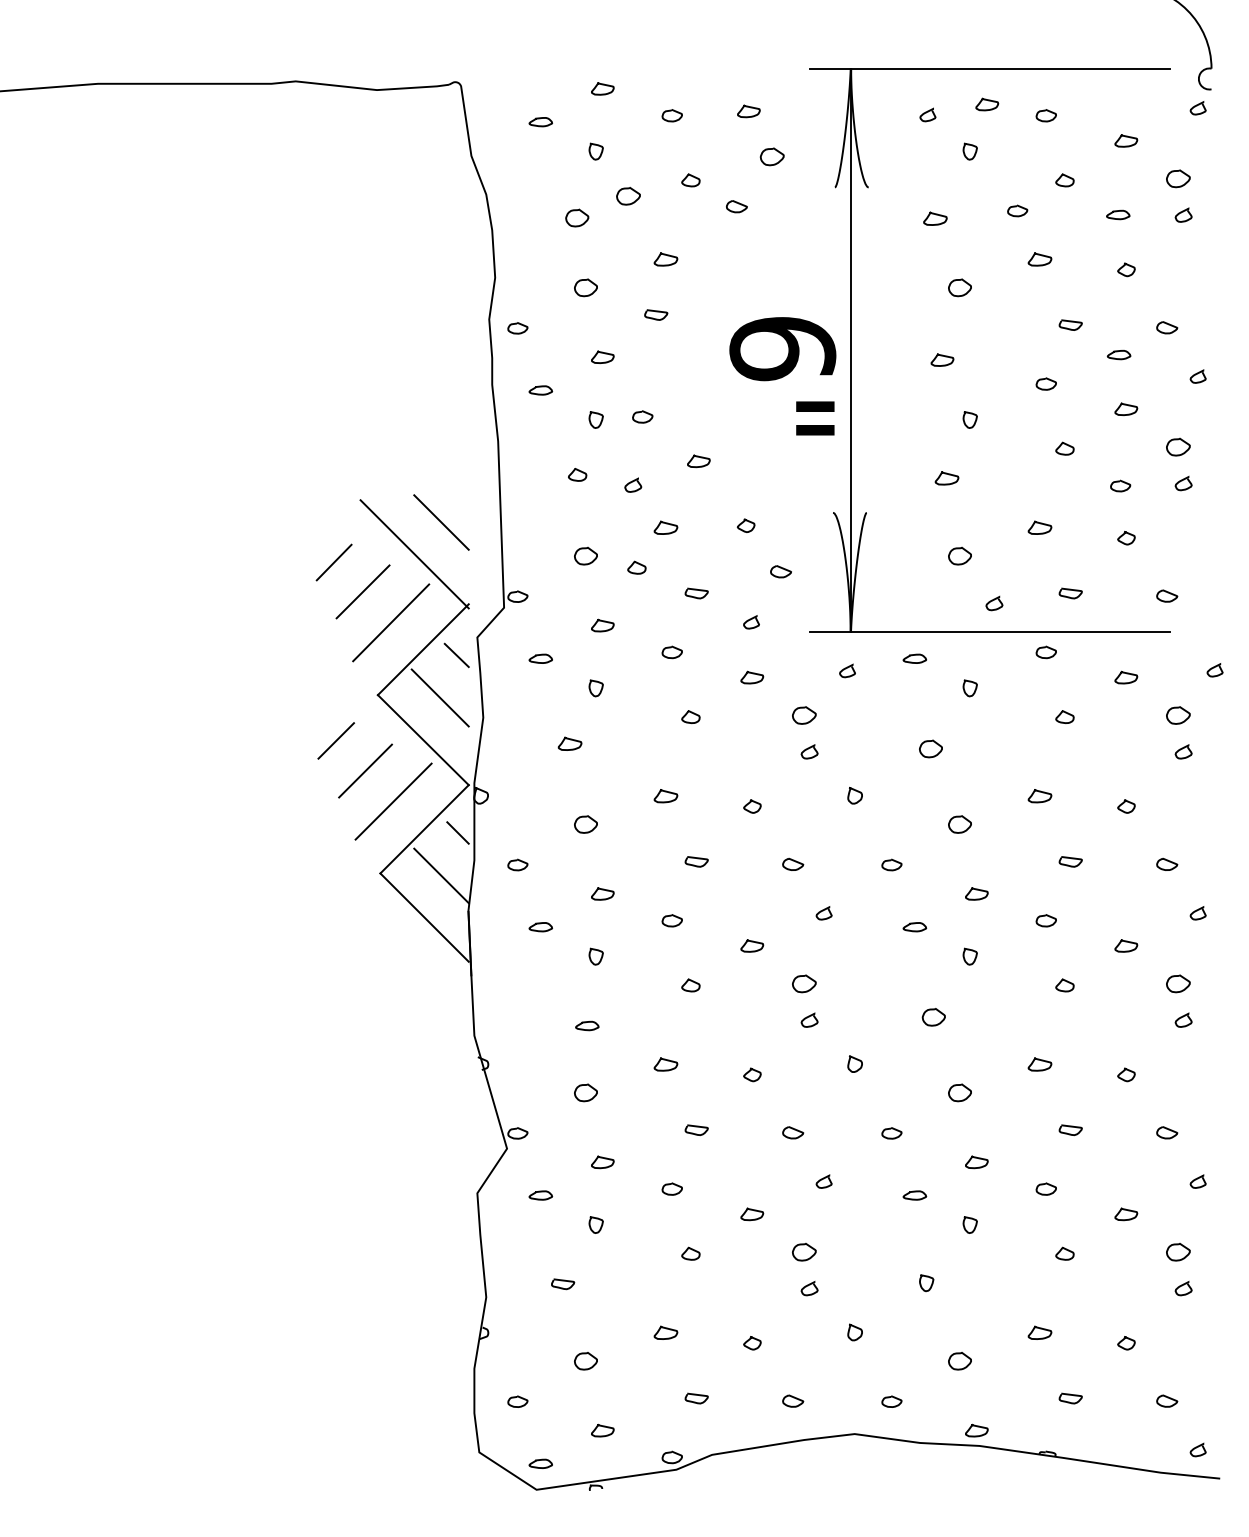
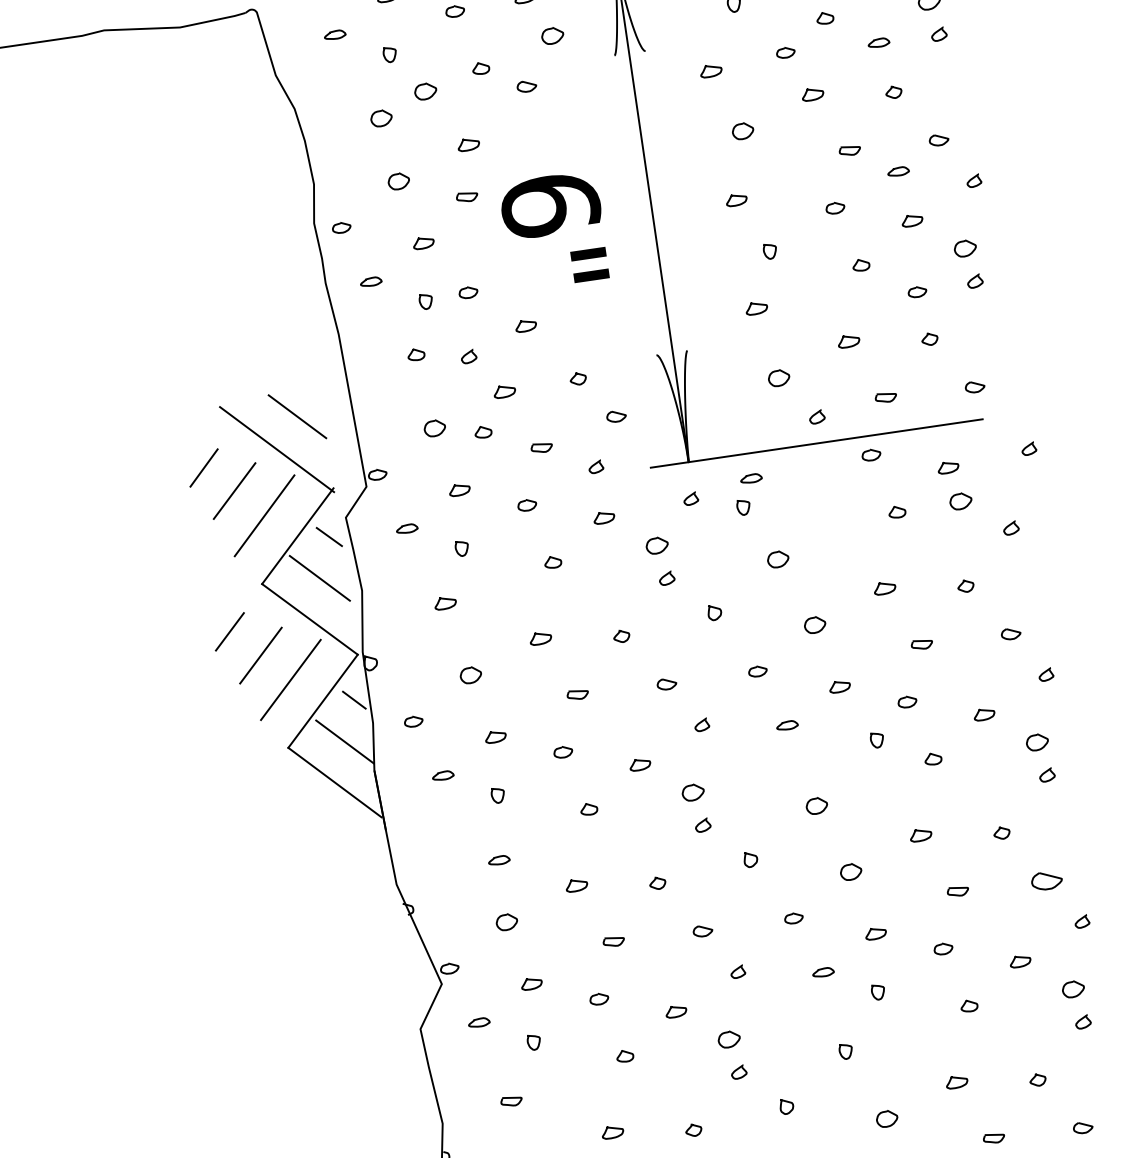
text: (782, 376) -> (554, 230), moved
curve: (965, 690) -> (739, 510), moved
curve: (1181, 709) -> (963, 495), moved
curve: (965, 958) -> (873, 742), moved
part: (1167, 1132) -> (1047, 880), size x1.6

